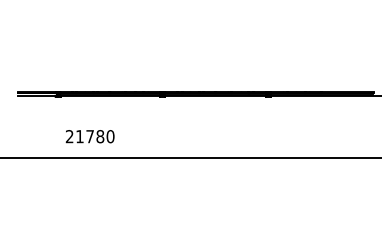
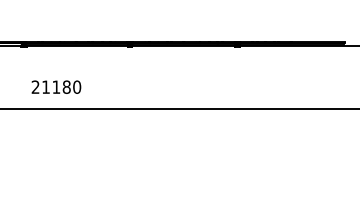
text: (89, 136) -> (55, 87), 21780 -> 21180

